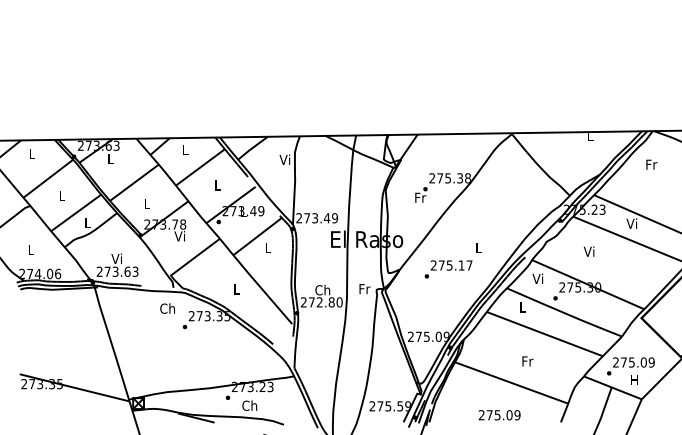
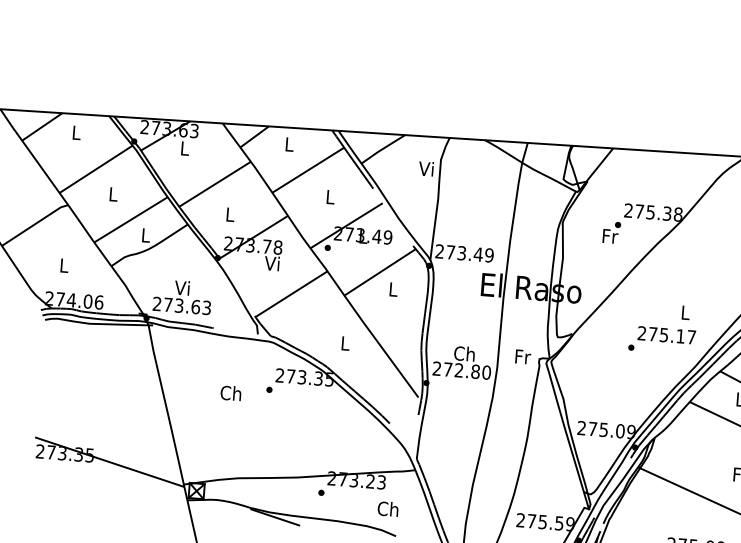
text: (448, 269) -> (662, 340), moved
text: (167, 308) -> (230, 393), moved
text: (249, 405) -> (387, 508), moved

